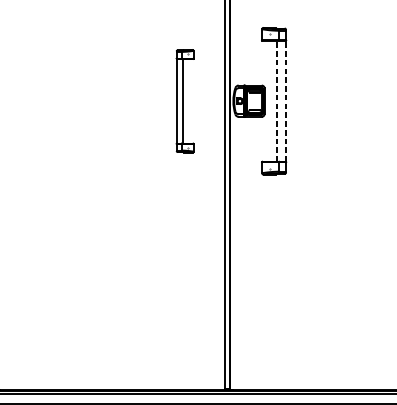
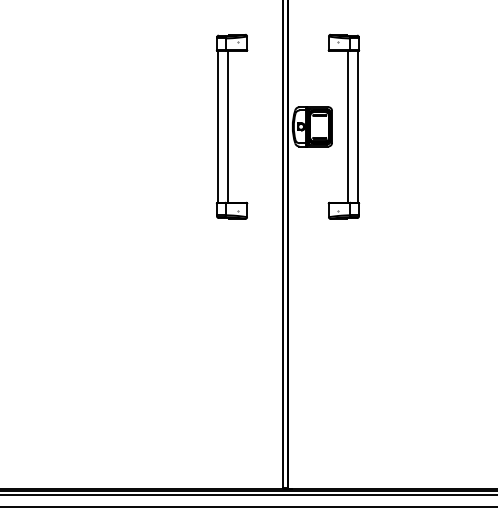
part: (185, 100) -> (232, 126), size x1.43
line: (276, 100) -> (347, 126), dashed -> solid
line: (285, 100) -> (358, 126), dashed -> solid

